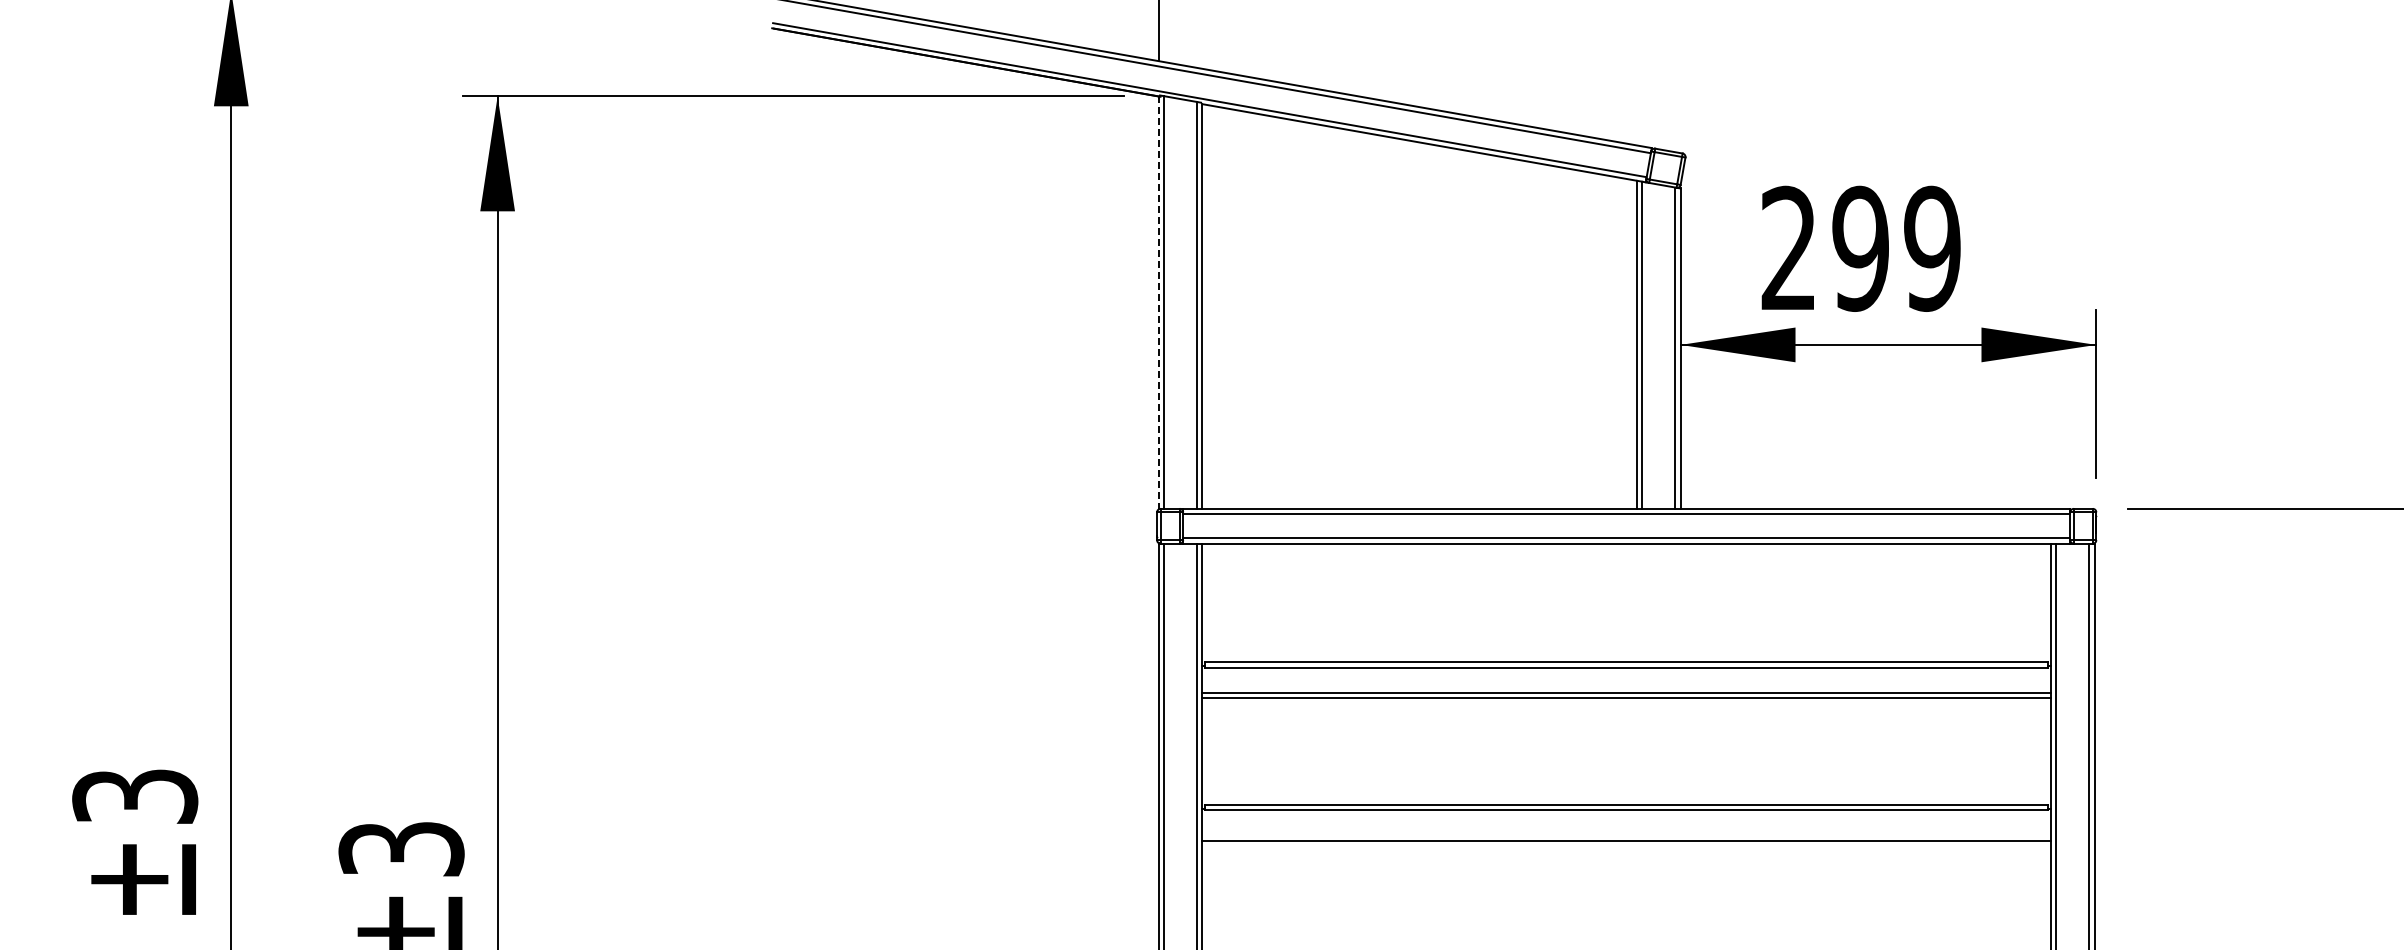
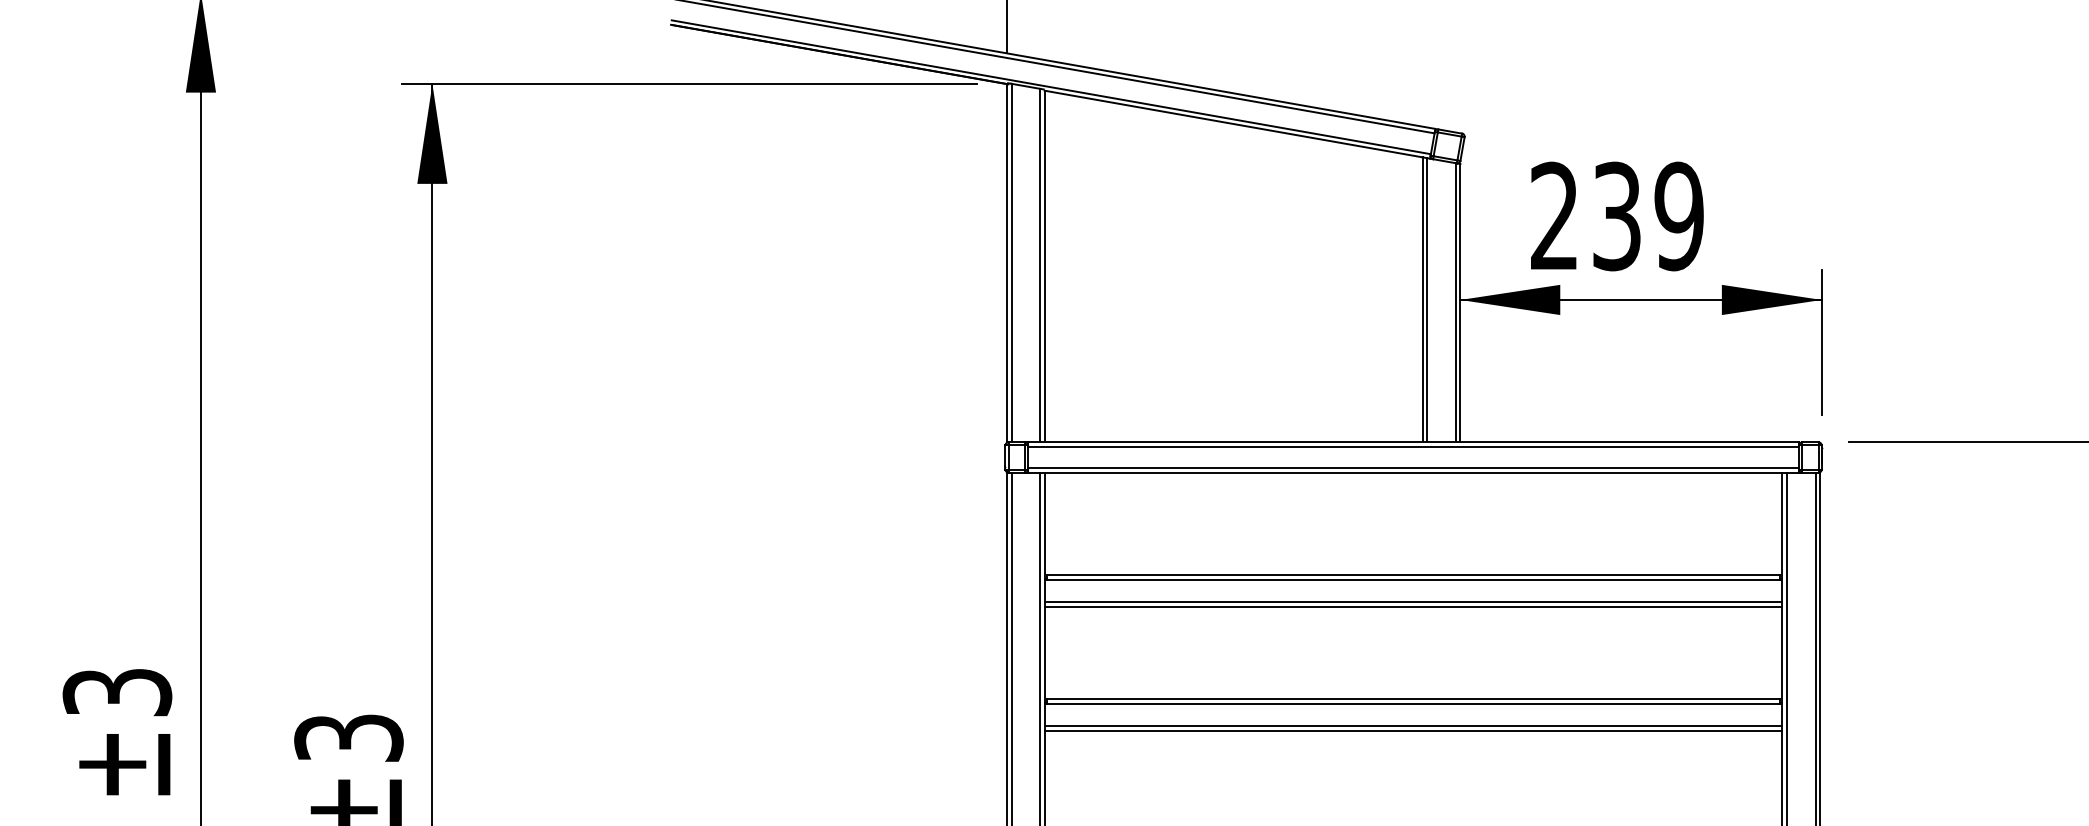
text: (1860, 248) -> (1616, 216), 299 -> 239
line: (1158, 303) -> (1006, 263), dashed -> solid
line: (1626, 835) -> (1413, 726), added

